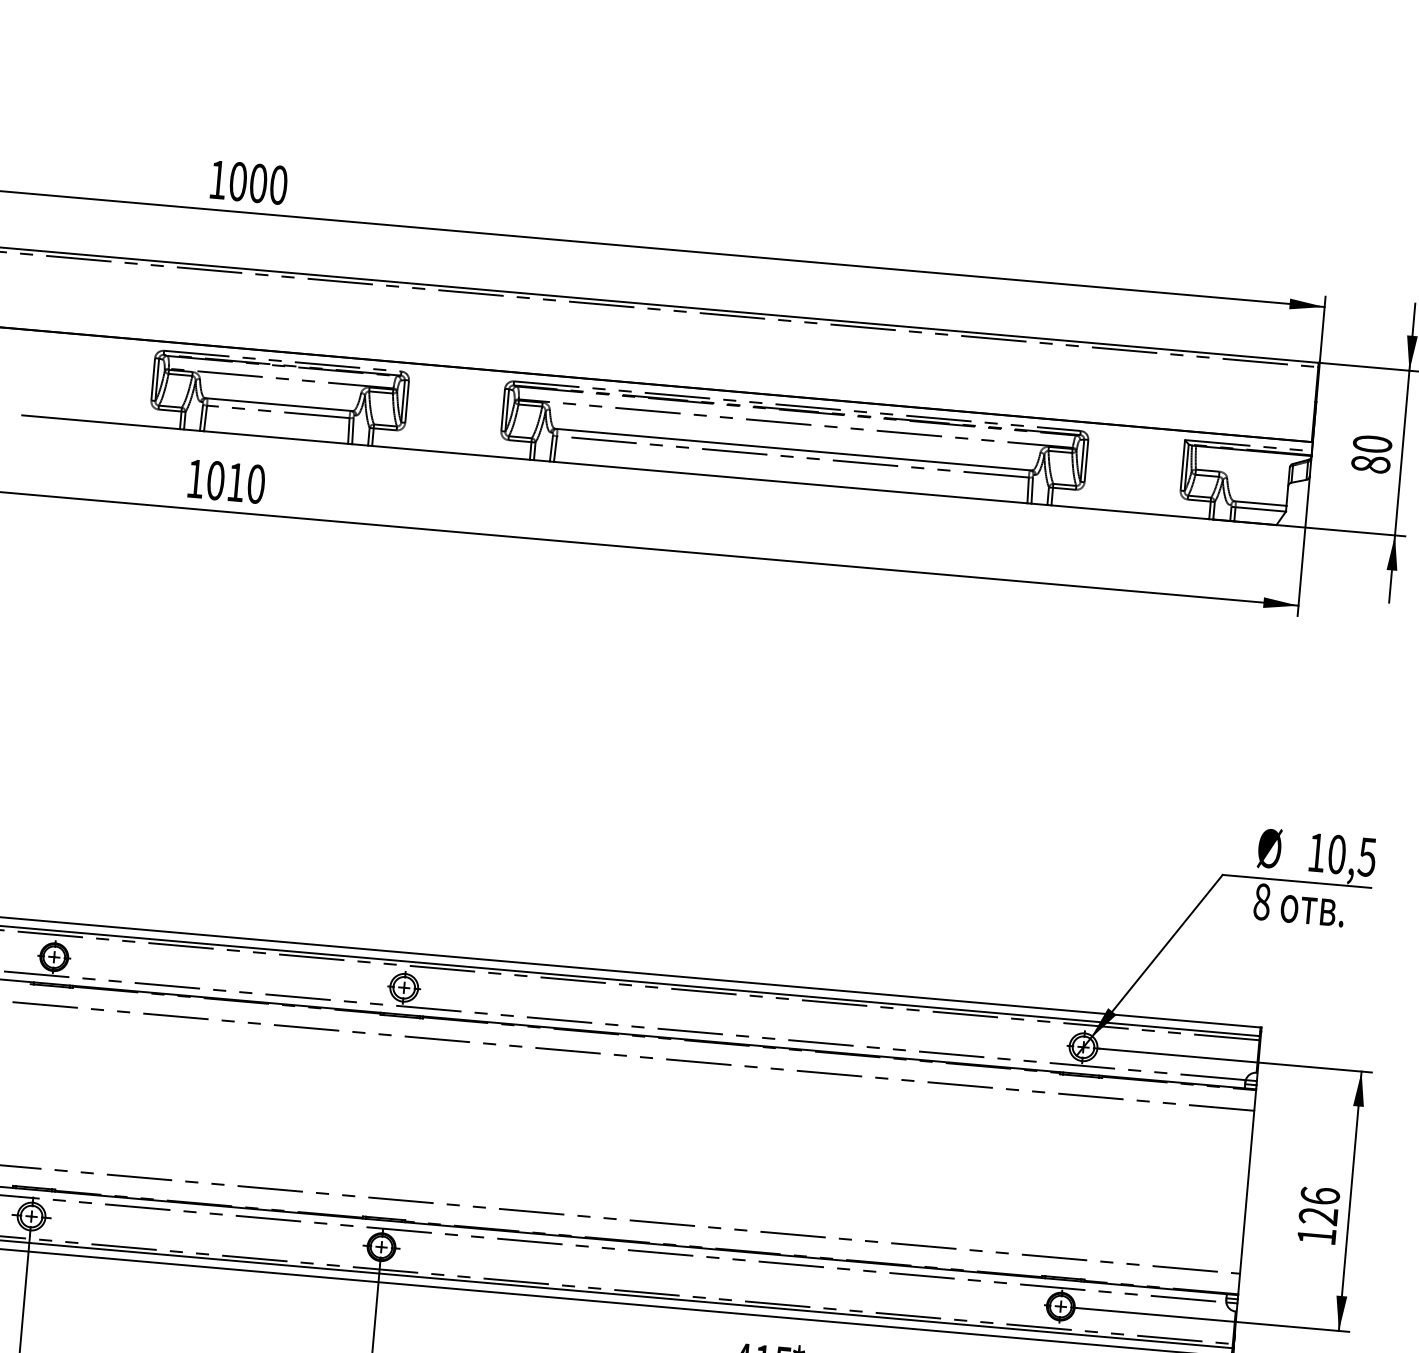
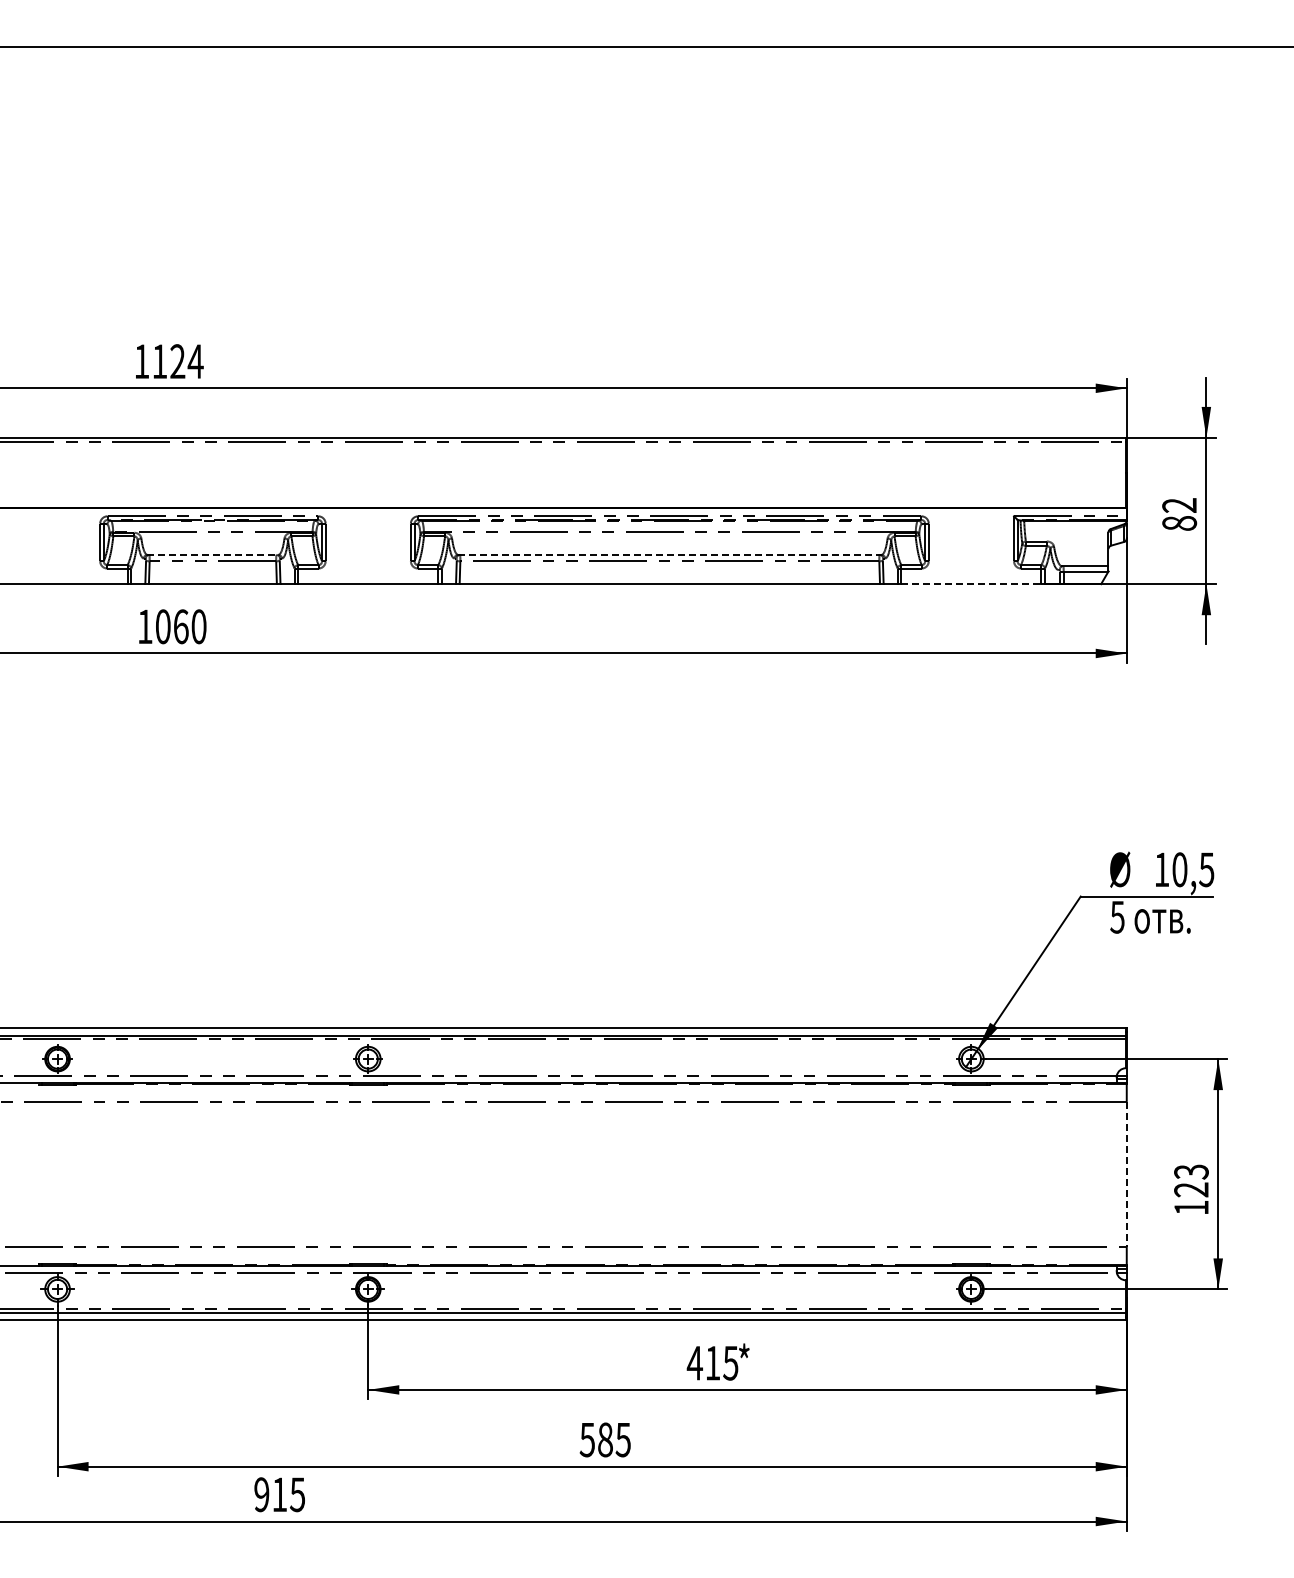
text: (258, 183) -> (177, 361), 1000 -> 1124
line: (278, 404) -> (212, 554), solid -> dashed
text: (1372, 444) -> (1179, 505), 80 -> 82
line: (793, 449) -> (669, 554), solid -> dashed
text: (236, 482) -> (181, 626), 1010 -> 1060
line: (1130, 512) -> (971, 584), solid -> dashed
text: (1262, 901) -> (1117, 916), 8 -> 5
line: (1246, 1192) -> (1126, 1174), solid -> dashed
text: (1320, 1195) -> (1191, 1171), 126 -> 123

